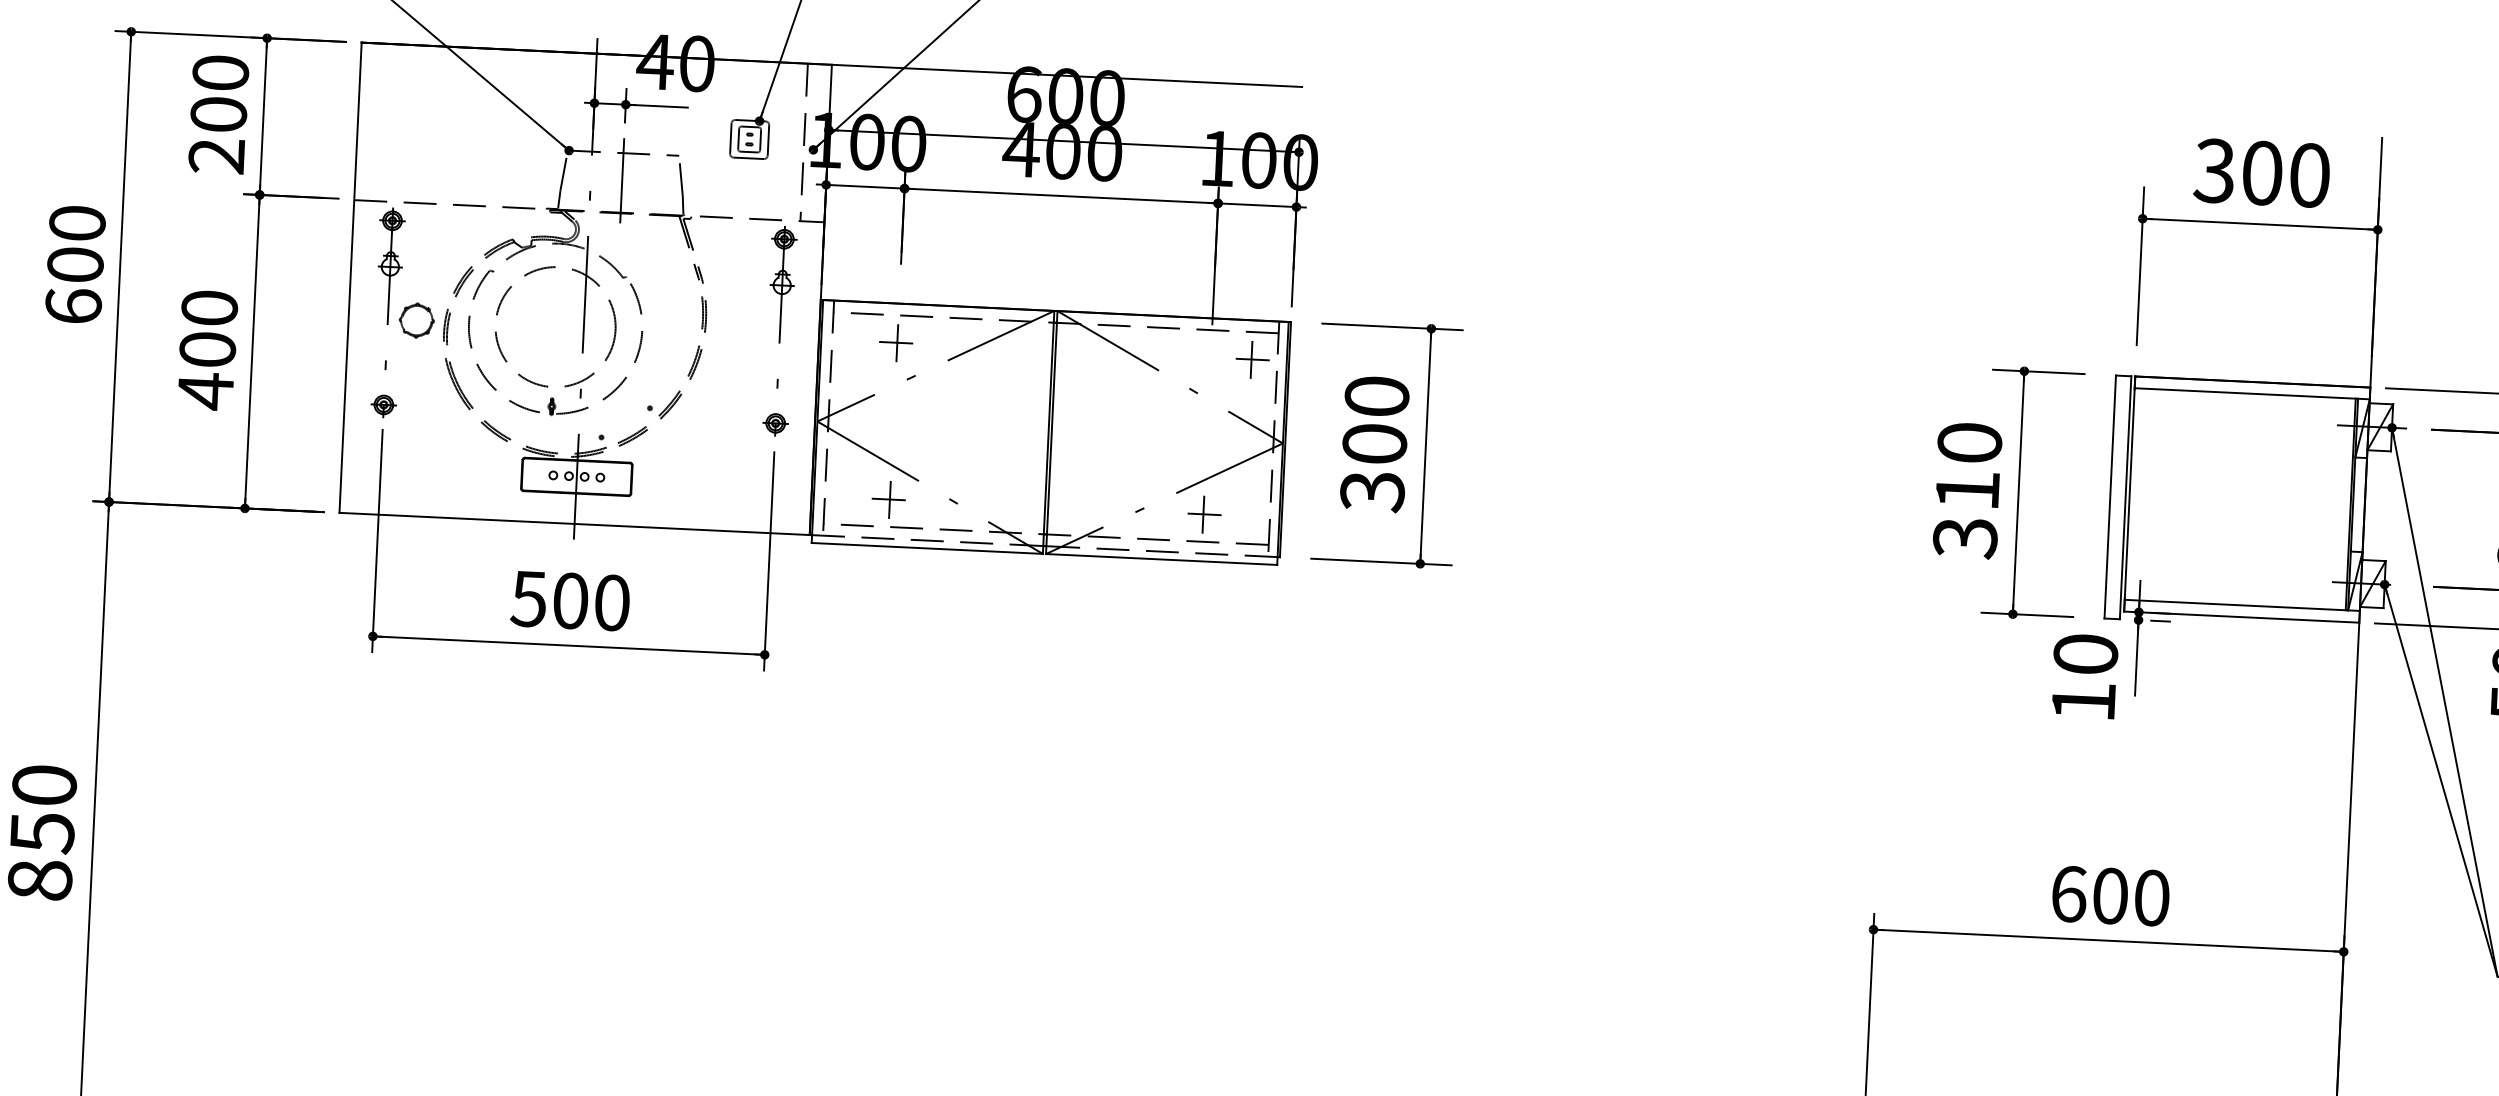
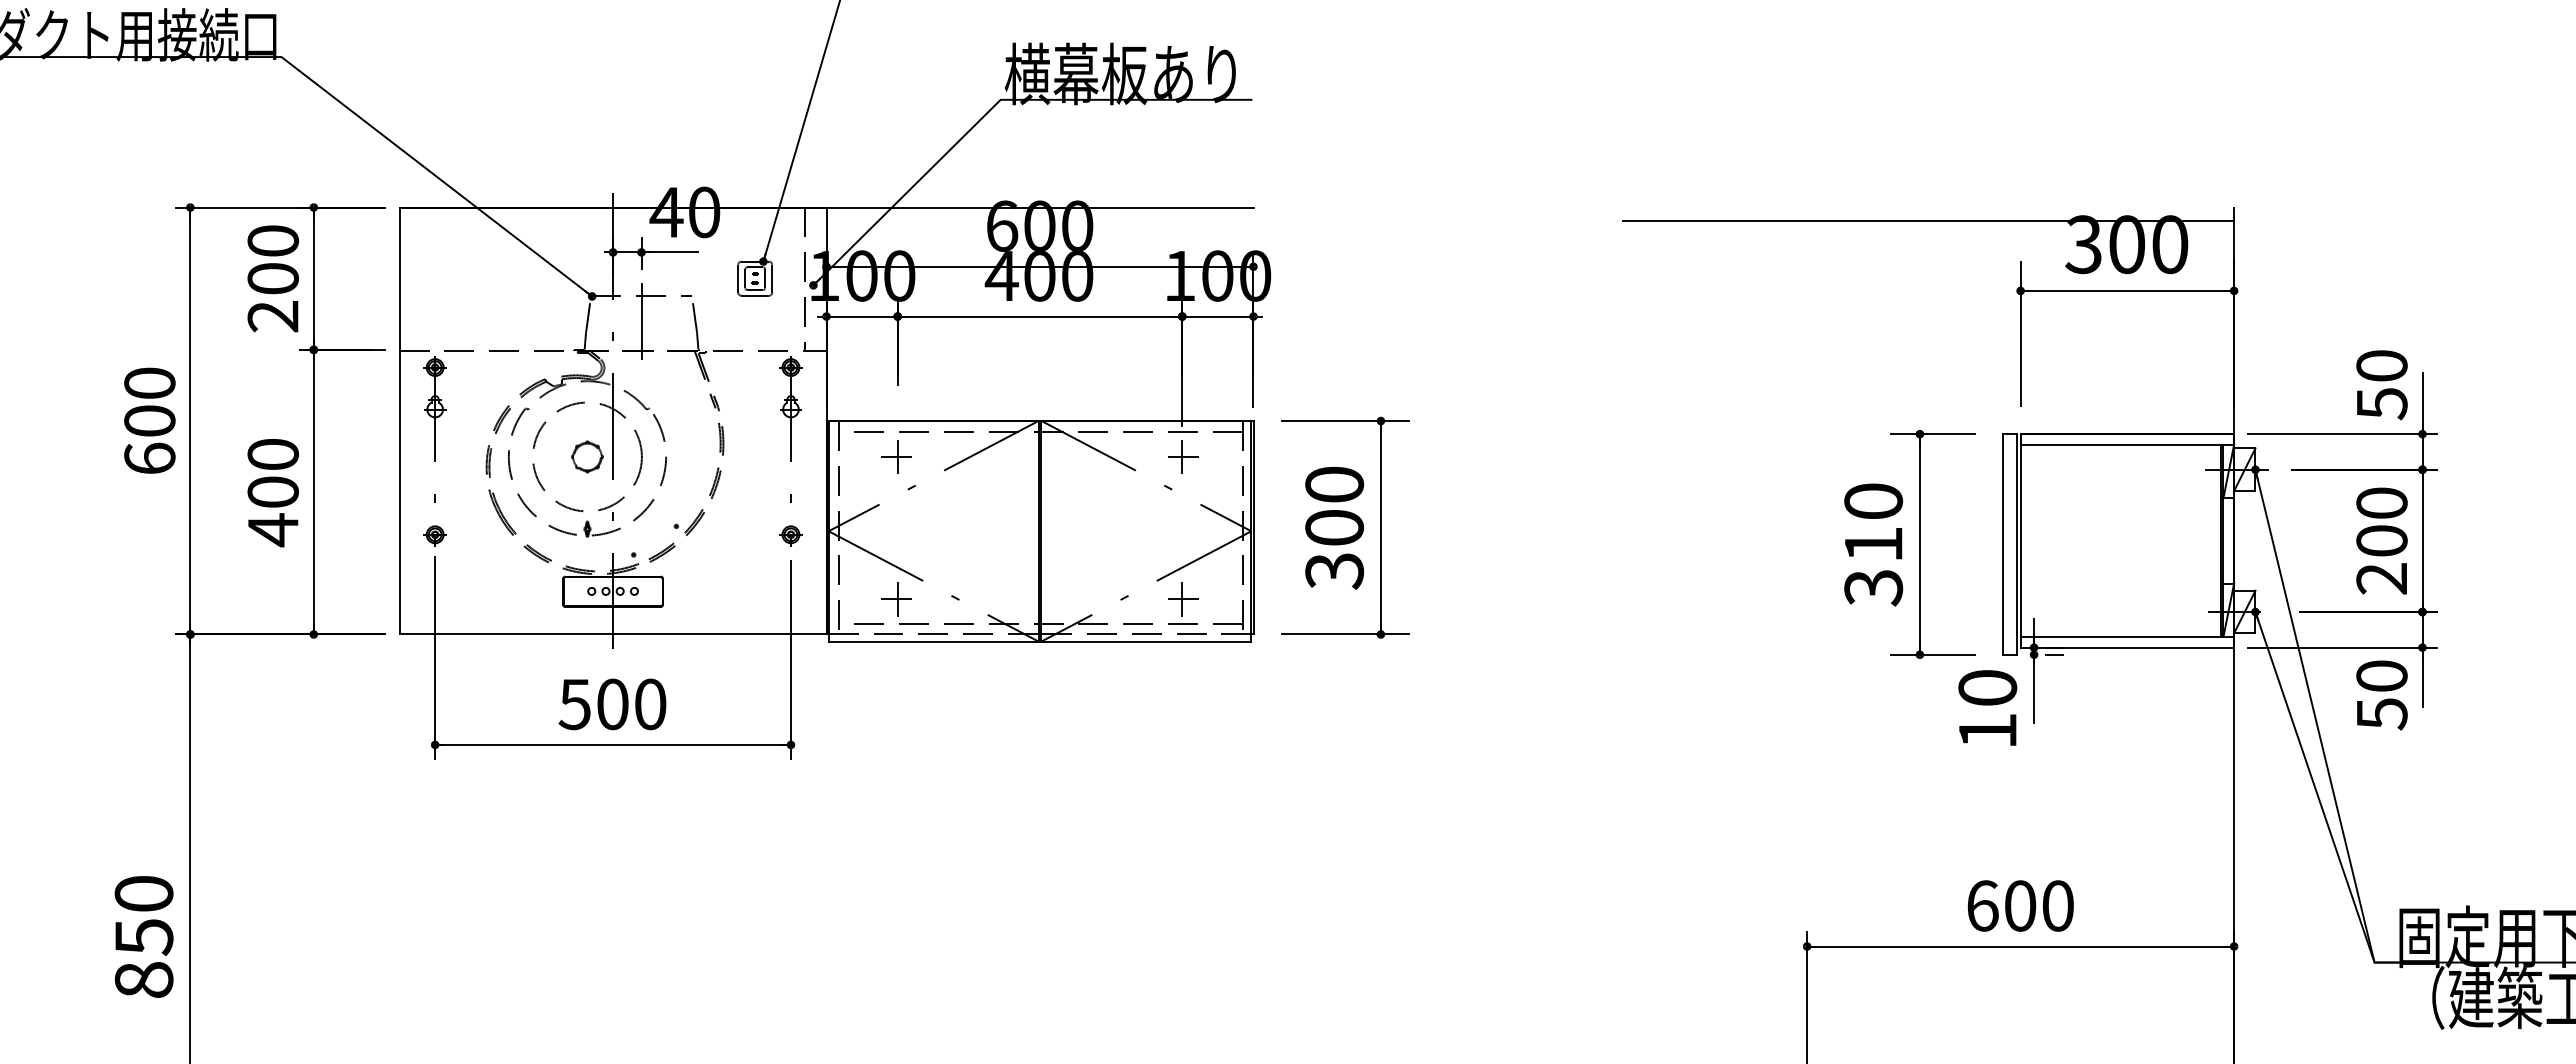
line: (2044, 136) -> (1928, 220), added
part: (416, 320) -> (587, 456), moved
part: (1252, 359) -> (1183, 456), moved

